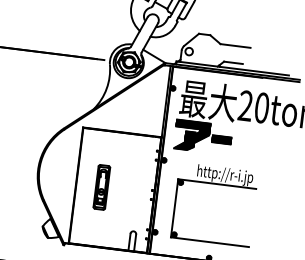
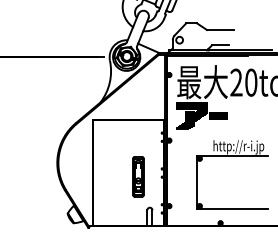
part: (217, 184) -> (232, 156), moved
part: (101, 187) -> (138, 176), moved

